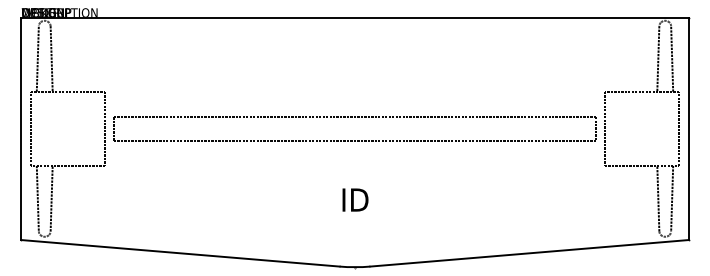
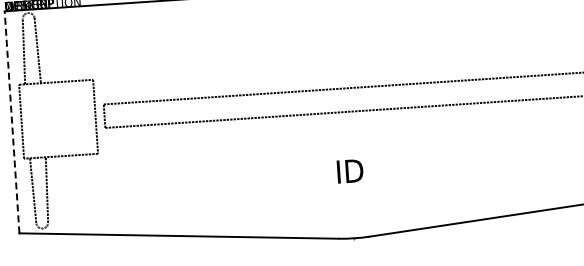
line: (21, 128) -> (12, 122), solid -> dashed

